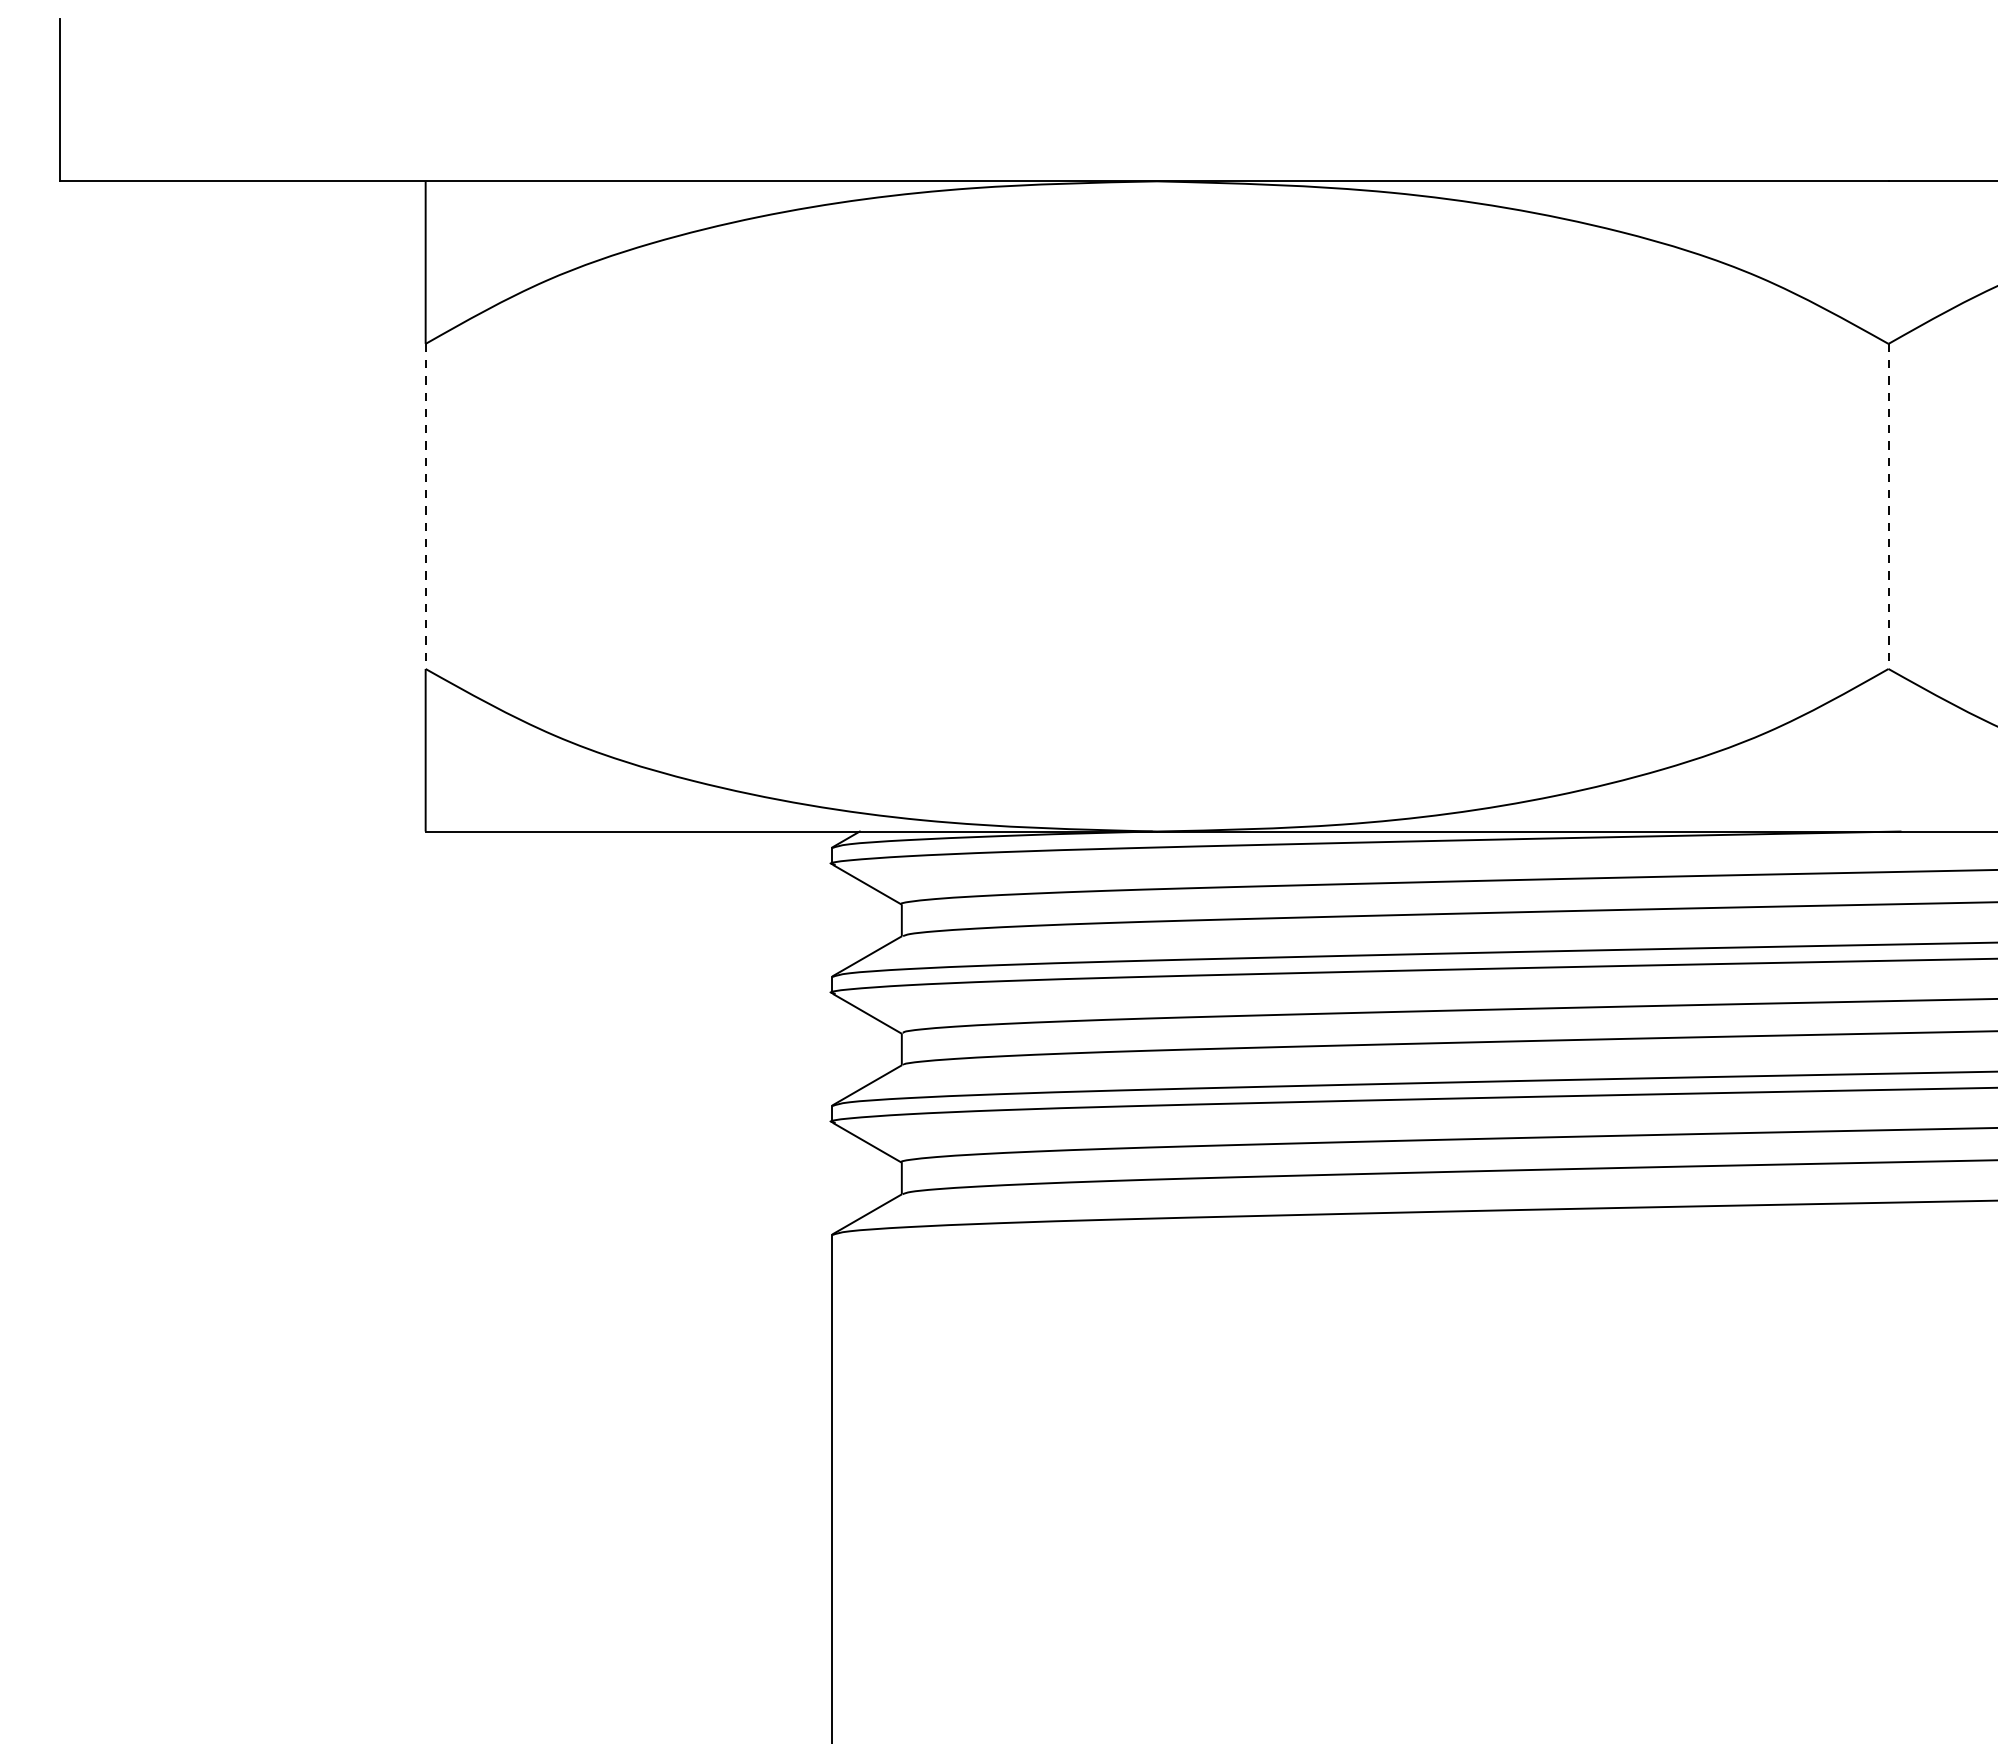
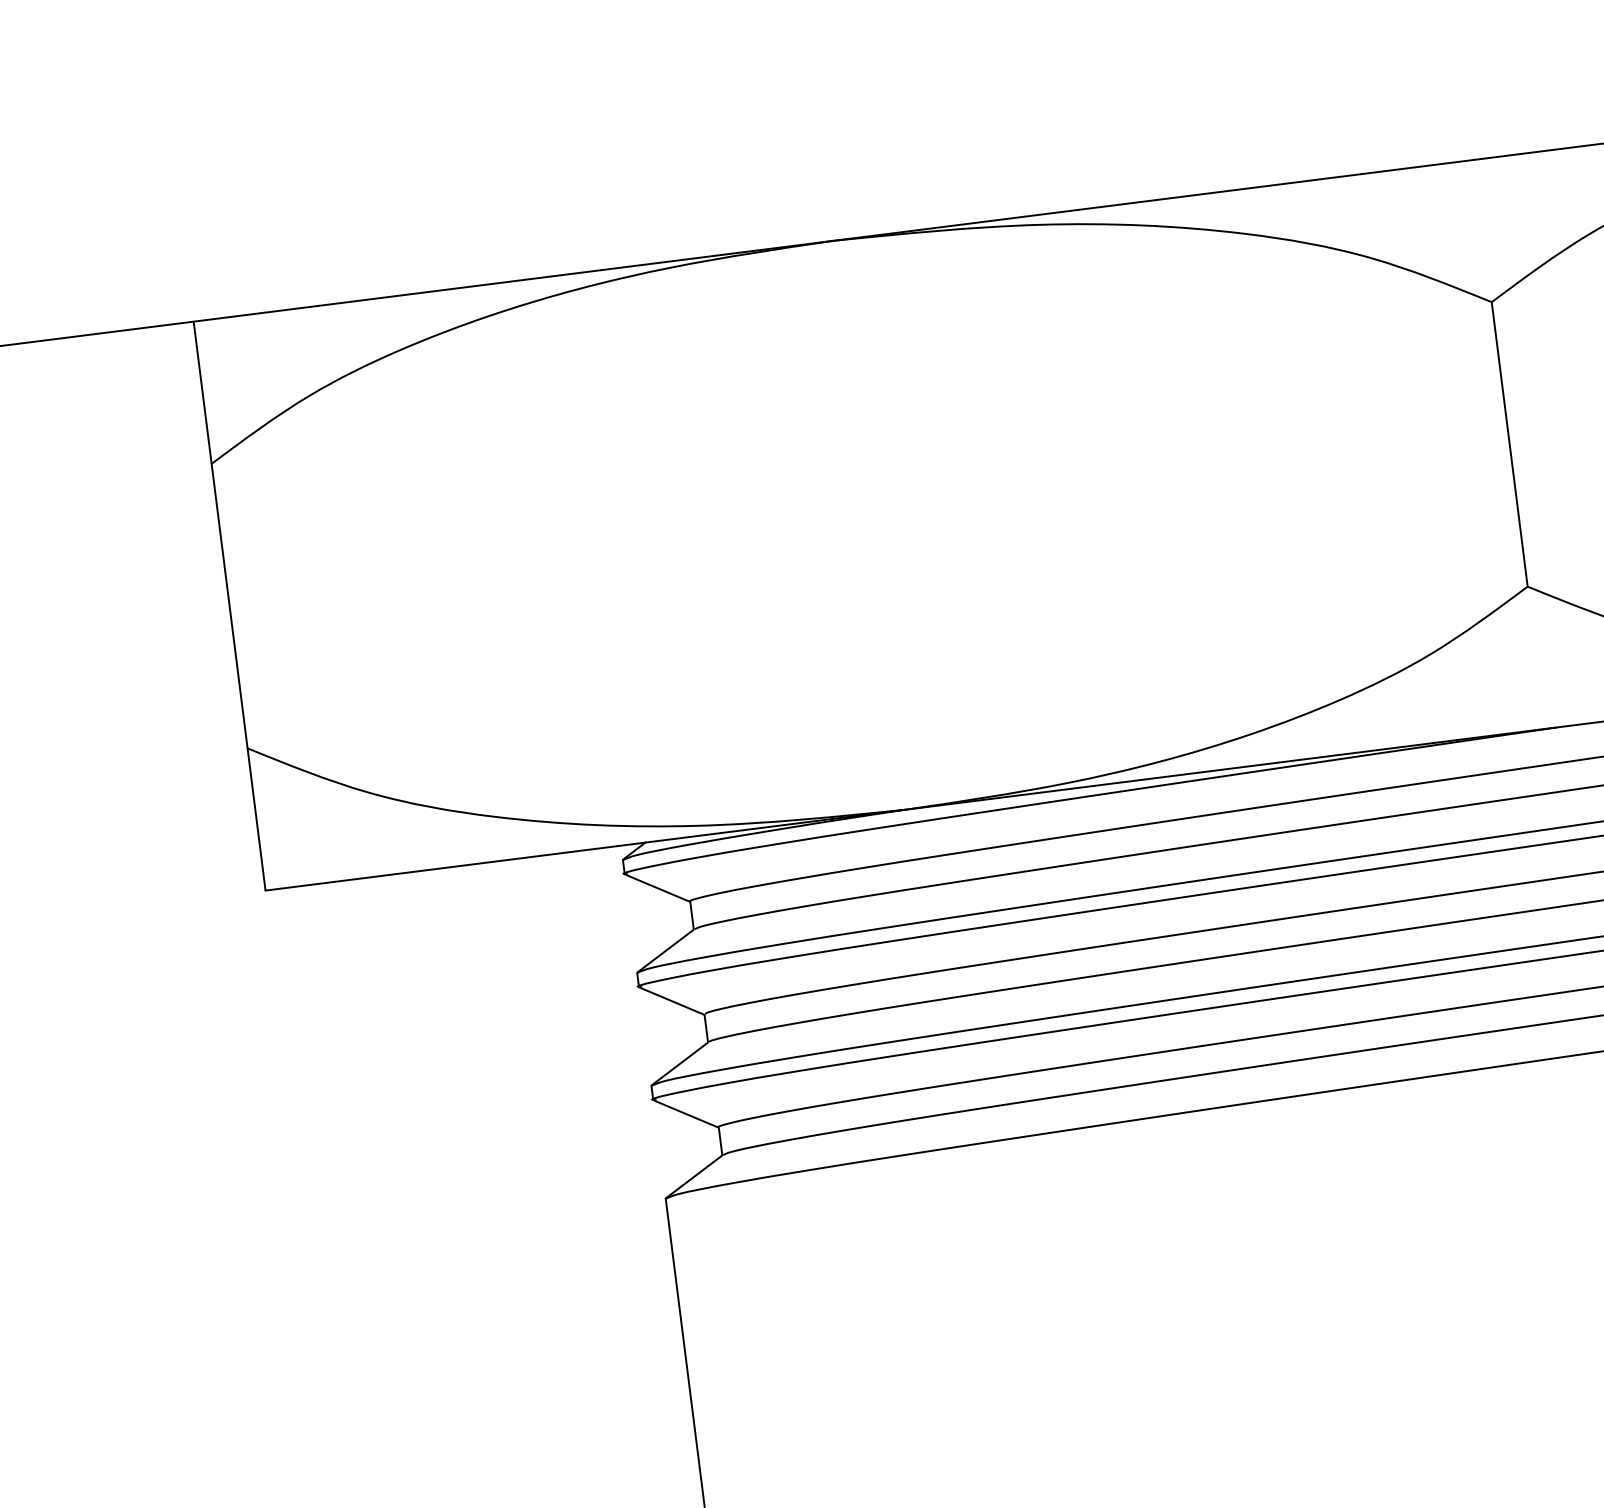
line: (425, 506) -> (229, 606), dashed -> solid
line: (1888, 506) -> (1509, 444), dashed -> solid

